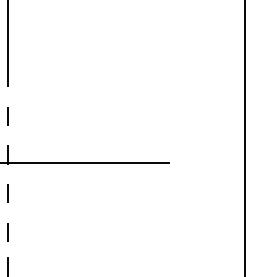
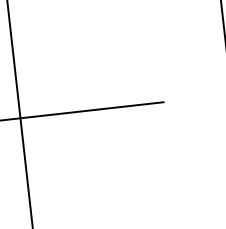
line: (8, 163) -> (20, 118), dashed -> solid

